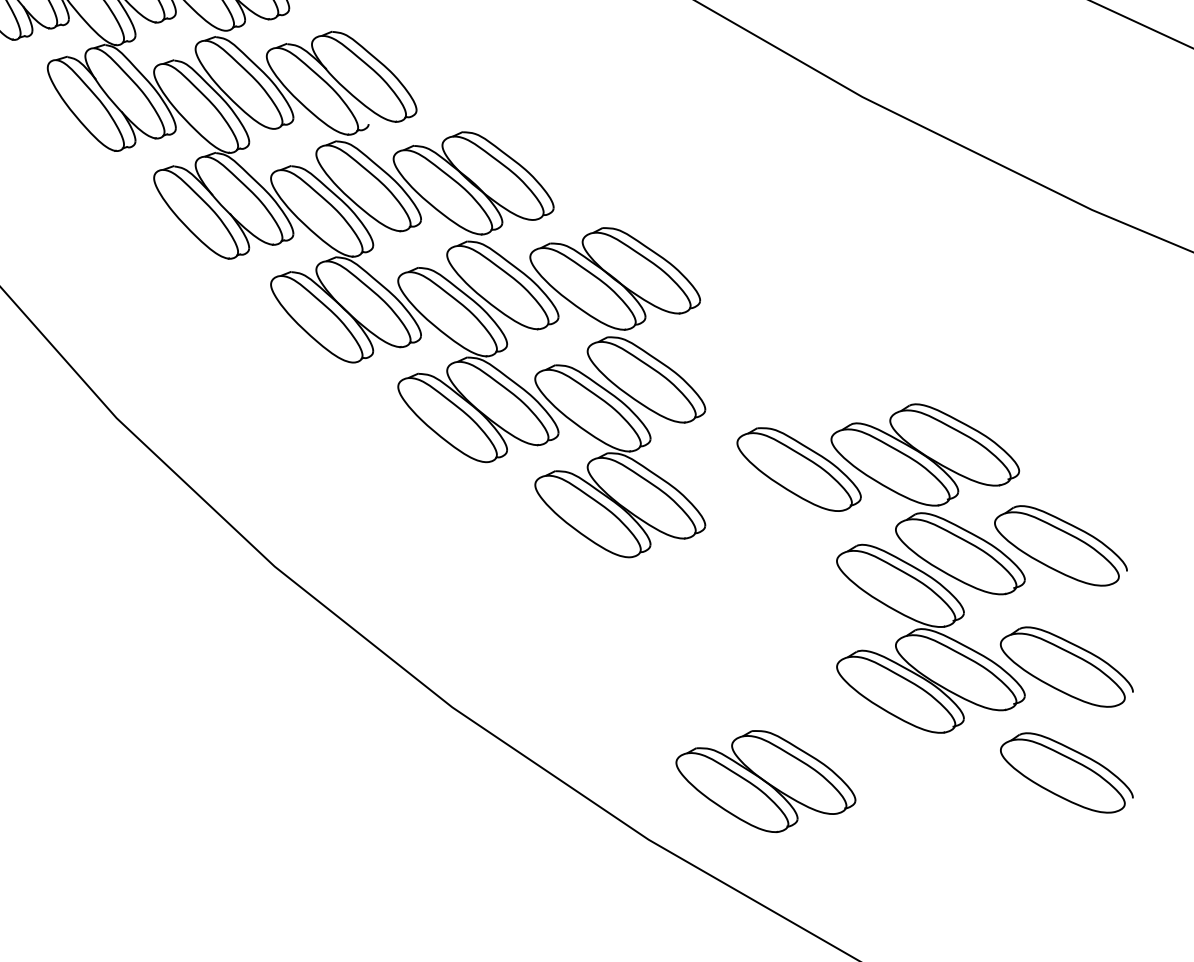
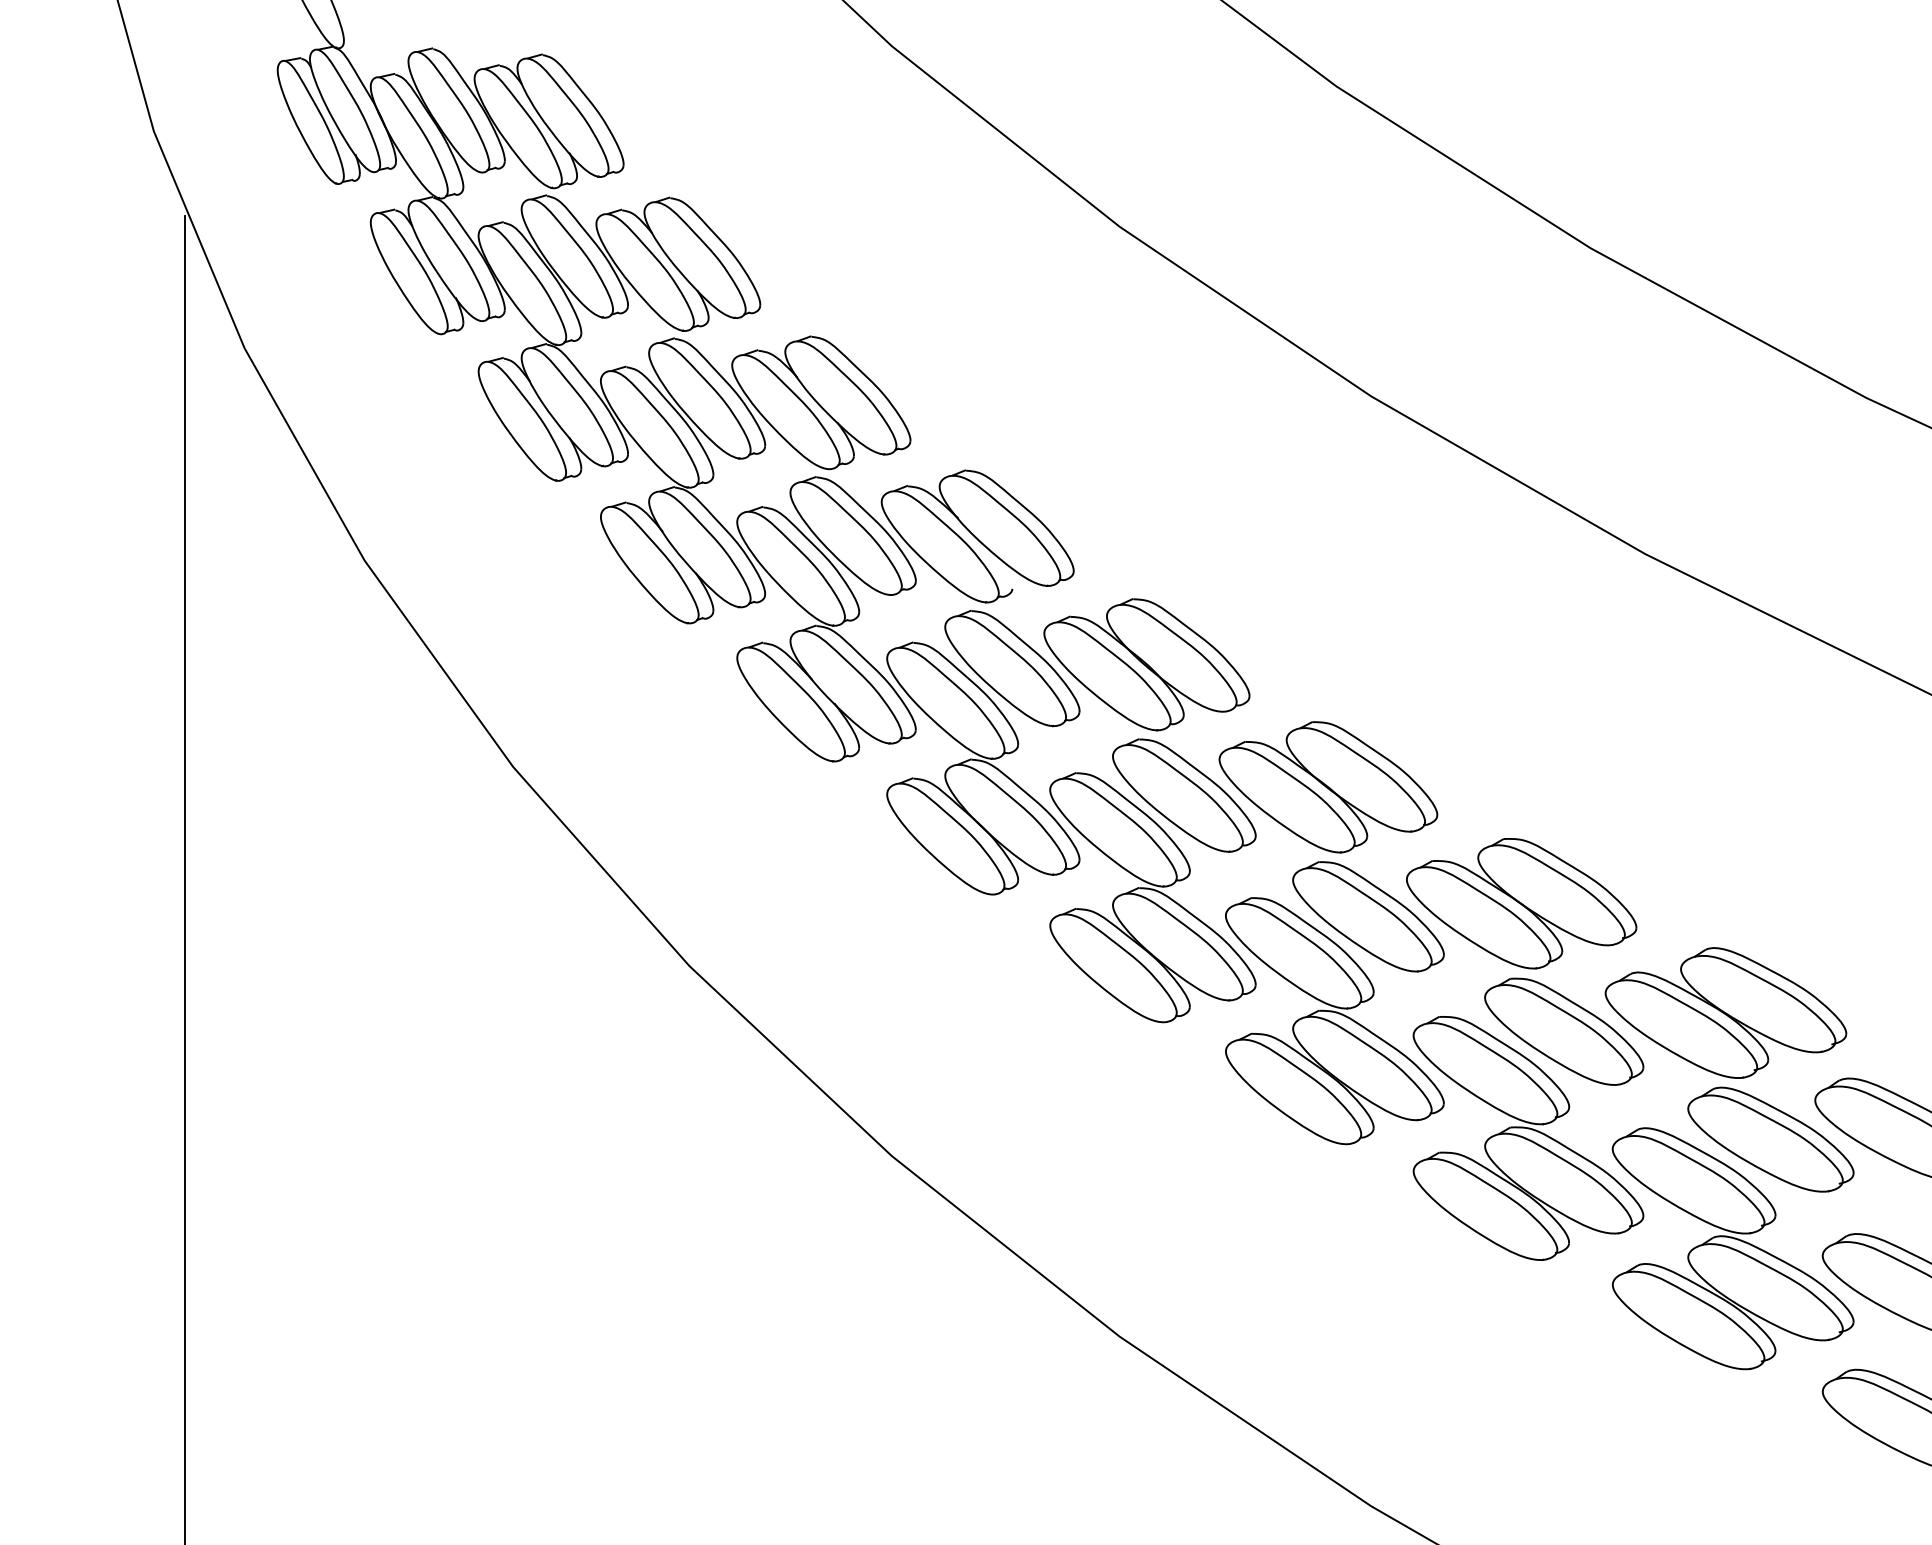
part: (771, 552) -> (1528, 1138), added
part: (765, 781) -> (1521, 903), moved

